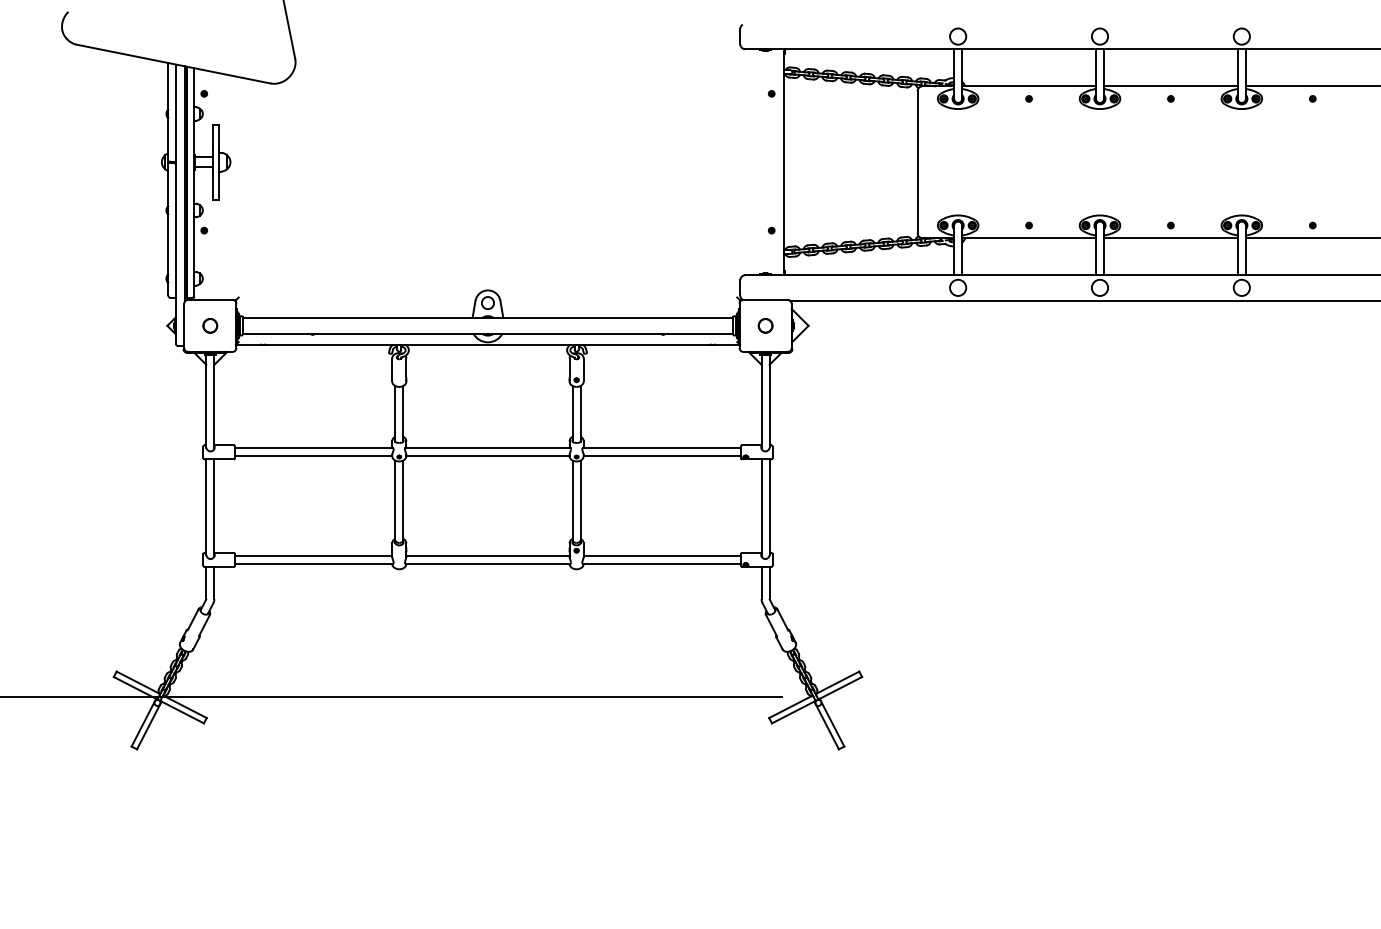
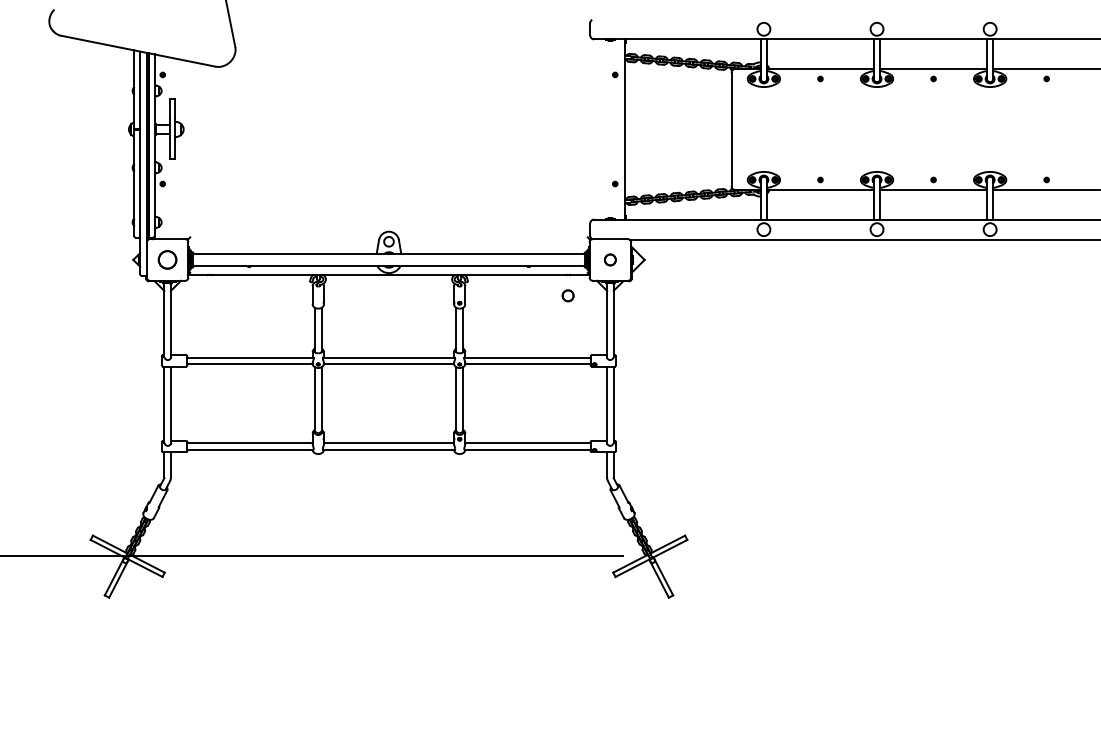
part: (210, 325) -> (167, 259), size x1.6
part: (712, 370) -> (568, 295), added

